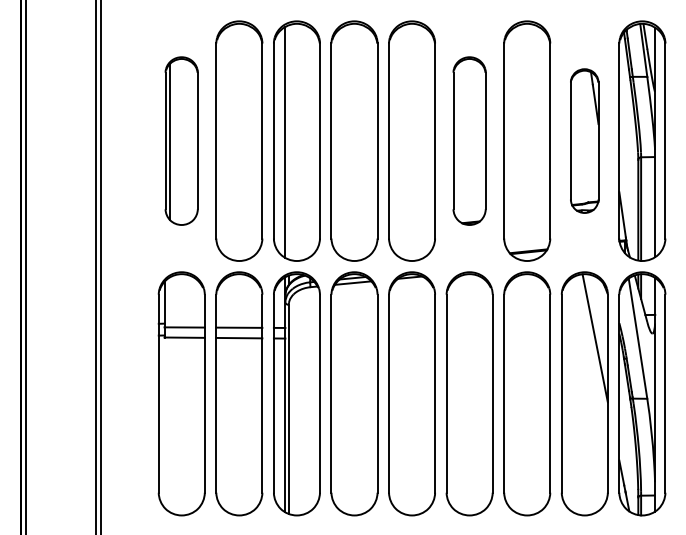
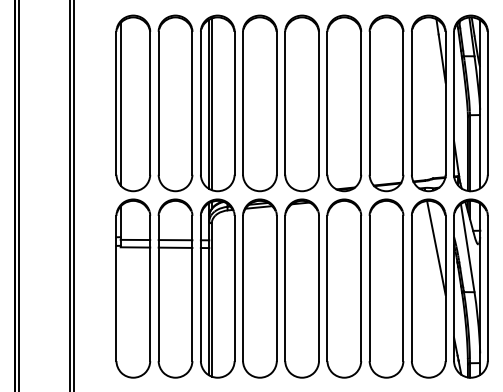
part: (181, 140) -> (133, 102), size x1.43
part: (469, 140) -> (344, 102), size x1.43
part: (584, 140) -> (428, 102), size x1.67
line: (288, 142) -> (211, 104), added

